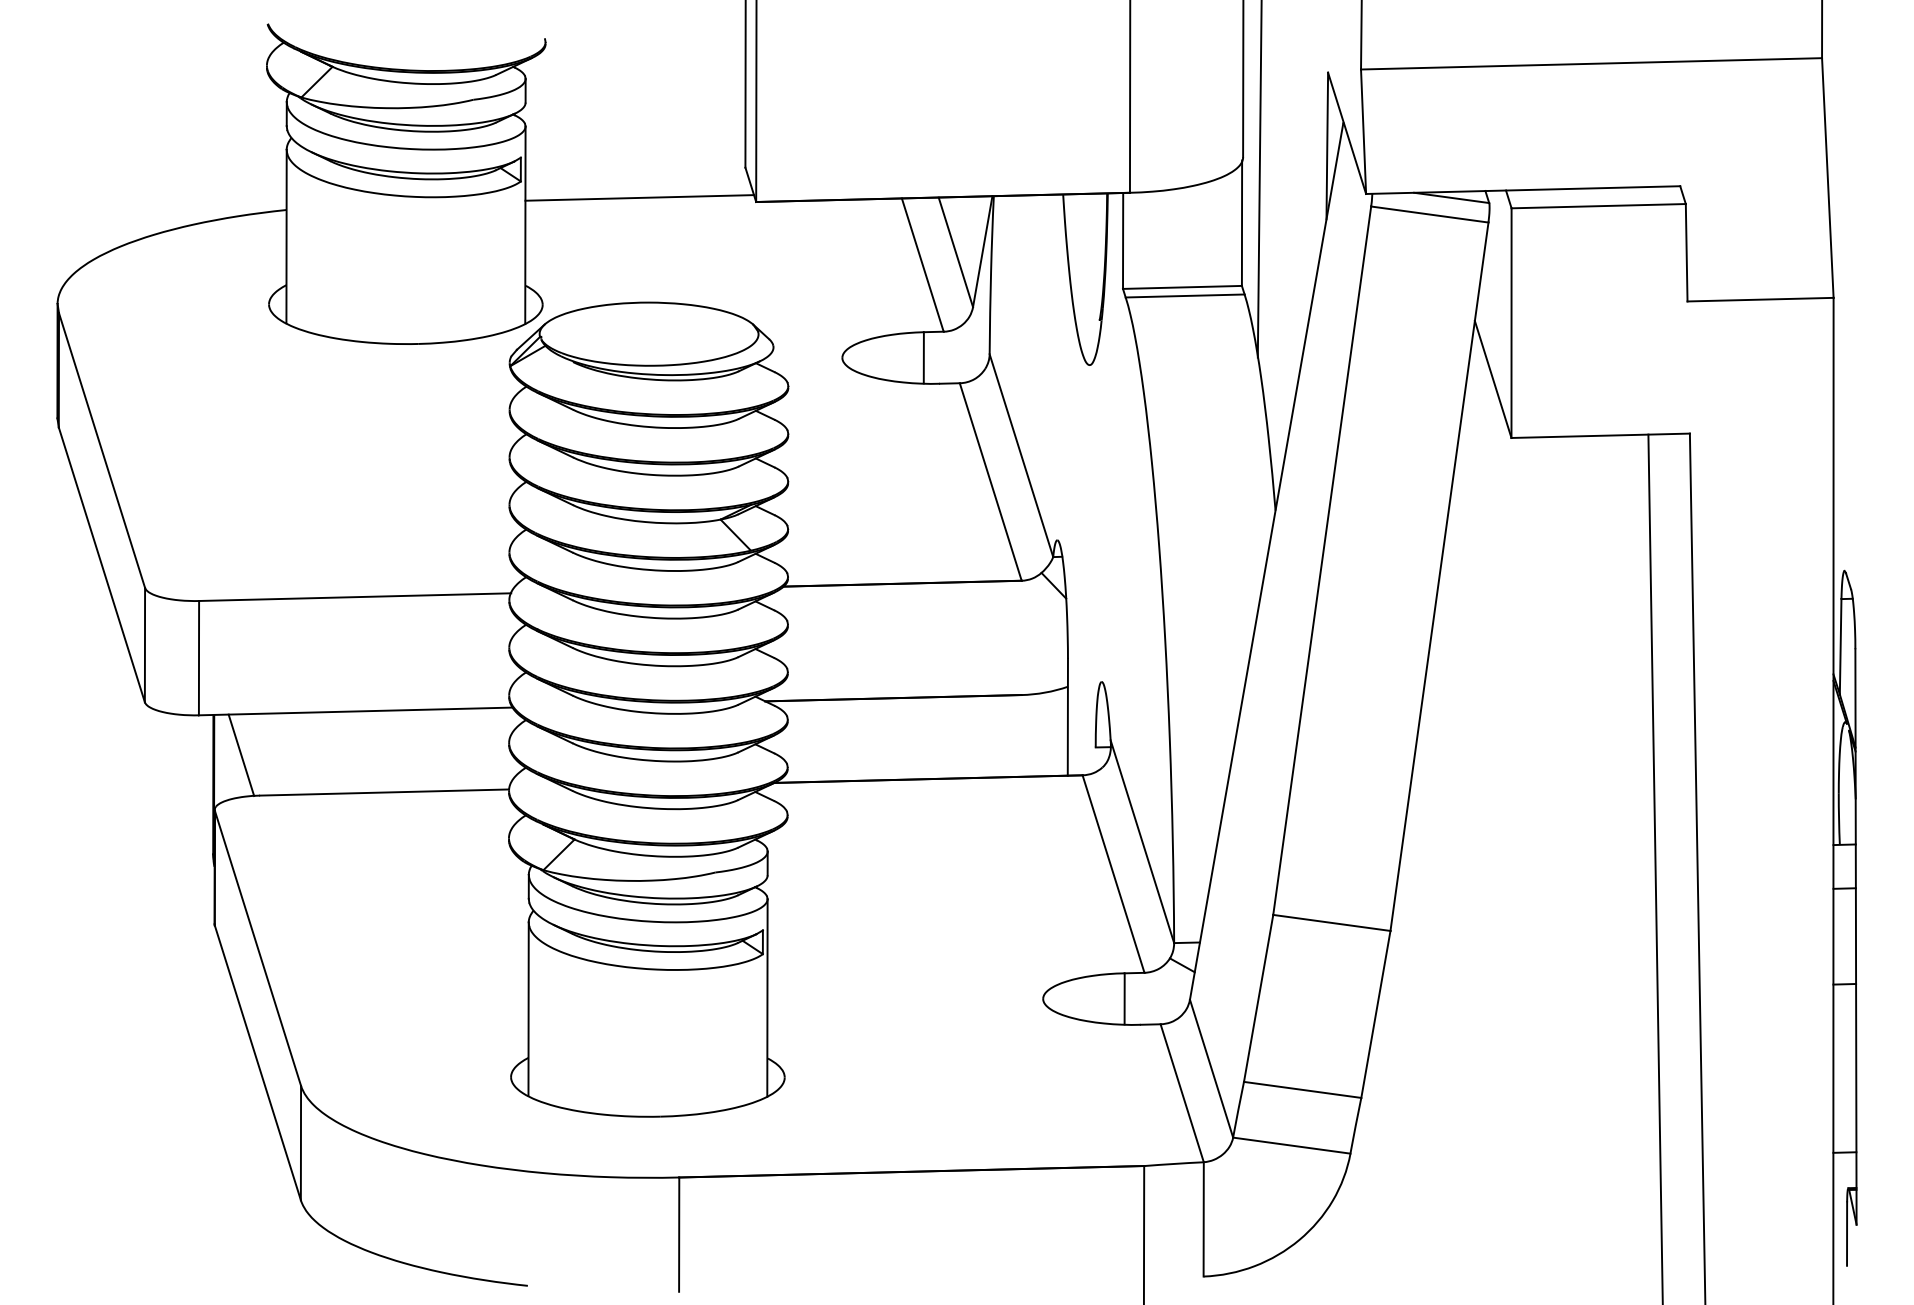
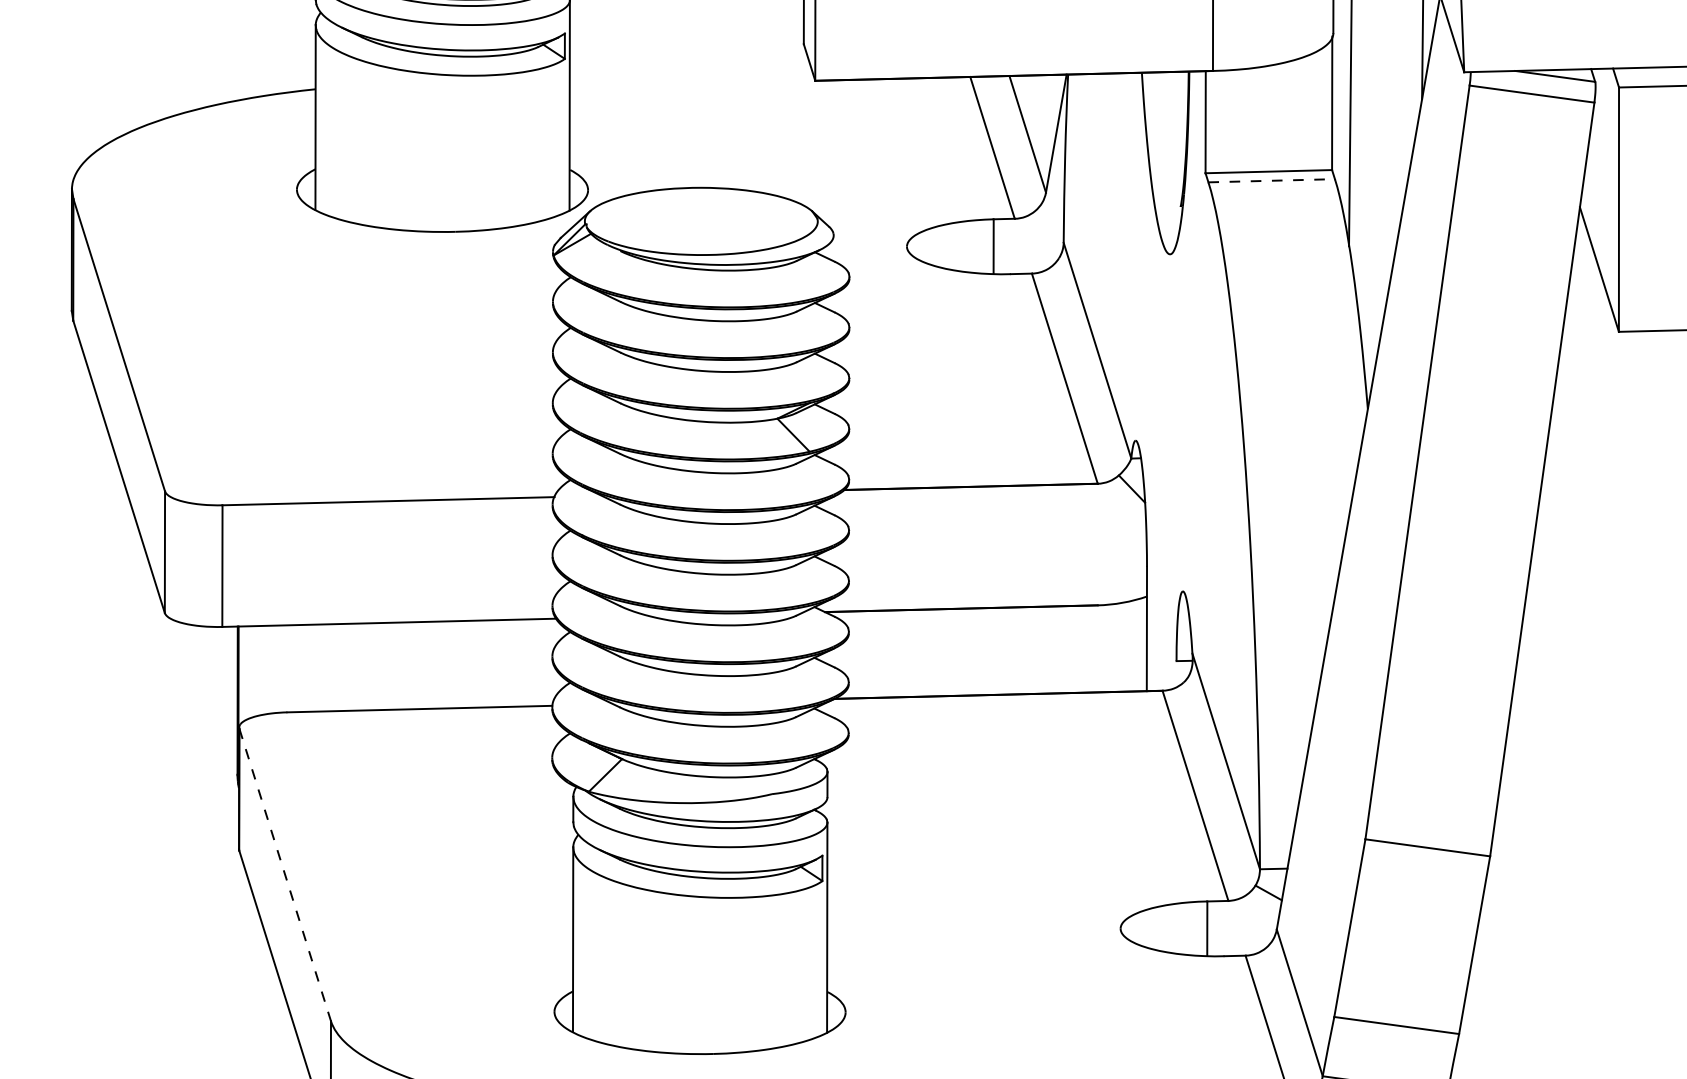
line: (639, 197) -> (691, 75), removed
line: (1185, 295) -> (1272, 180), solid -> dashed
line: (241, 755) -> (267, 669), removed
line: (258, 948) -> (285, 875), solid -> dashed

